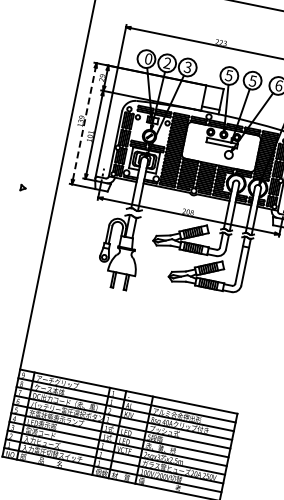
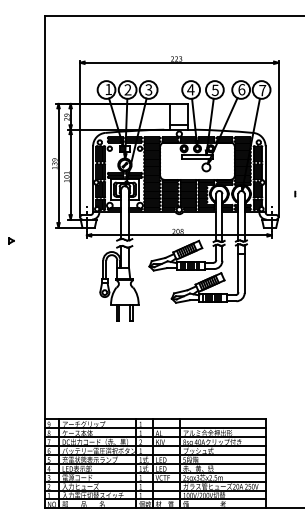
text: (148, 59) -> (108, 89), 0 -> 1
text: (228, 75) -> (190, 89), 5 -> 4
line: (84, 123) -> (58, 165), dashed -> solid

